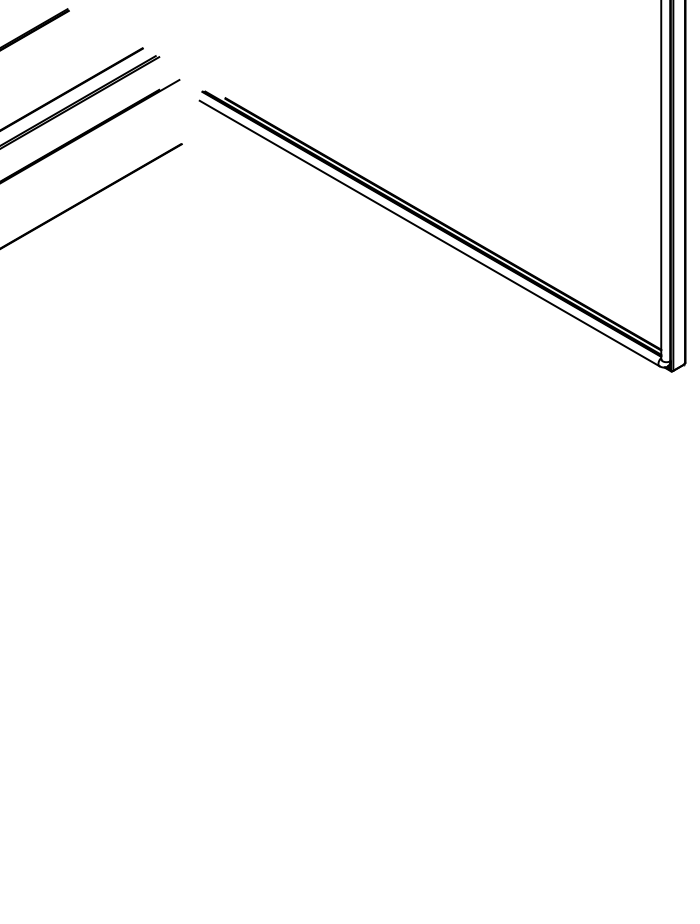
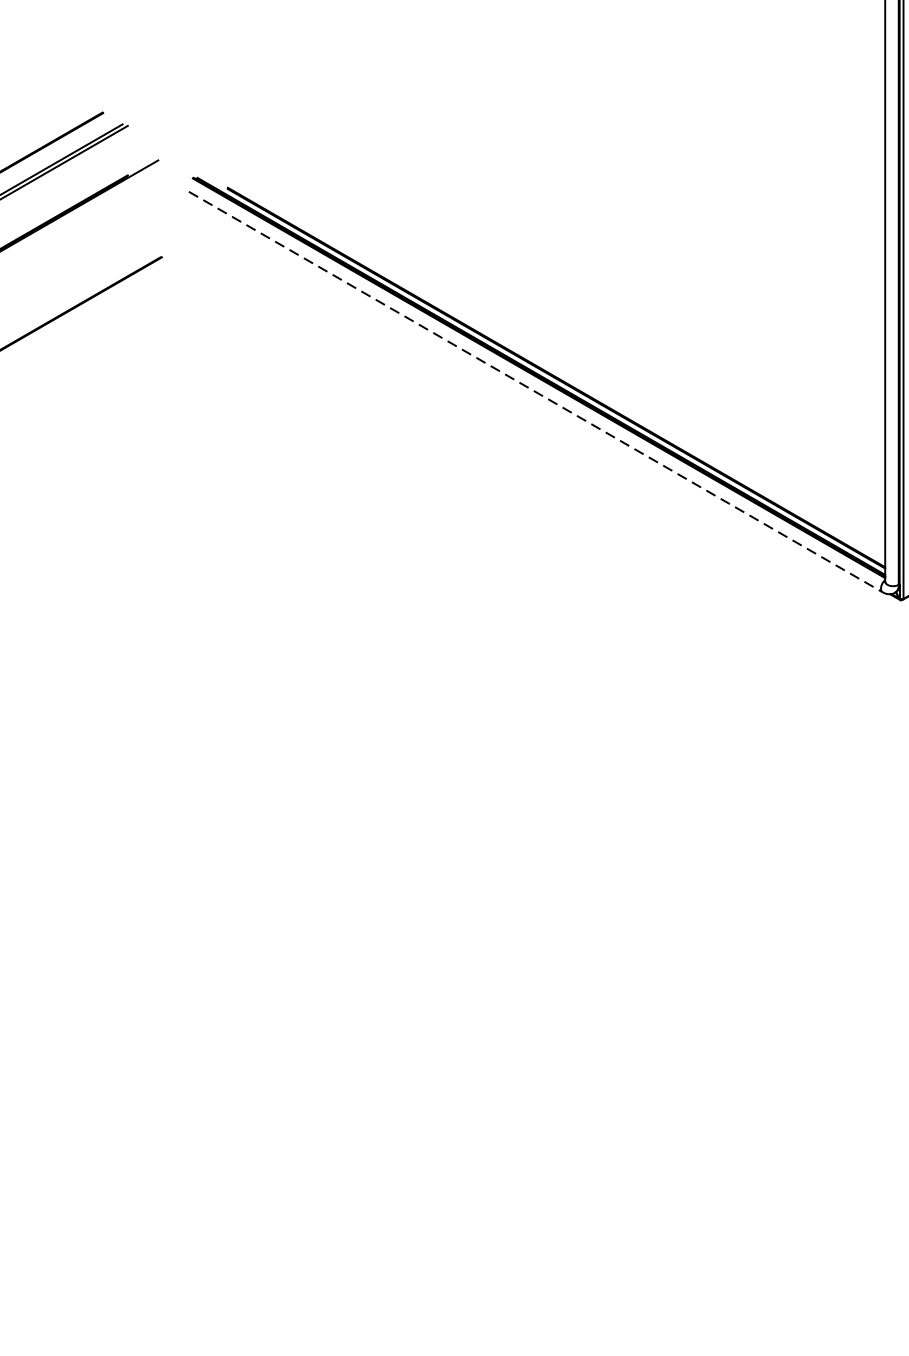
line: (430, 233) -> (537, 391), solid -> dashed

